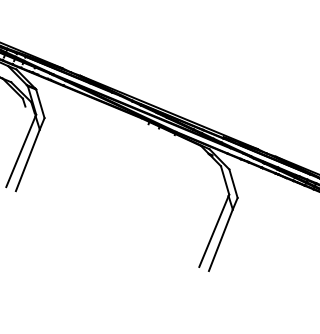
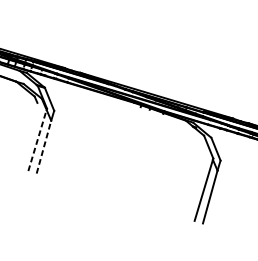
line: (21, 151) -> (37, 140), solid -> dashed
line: (27, 160) -> (43, 147), solid -> dashed

